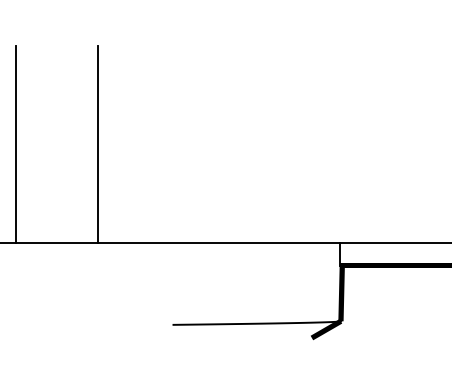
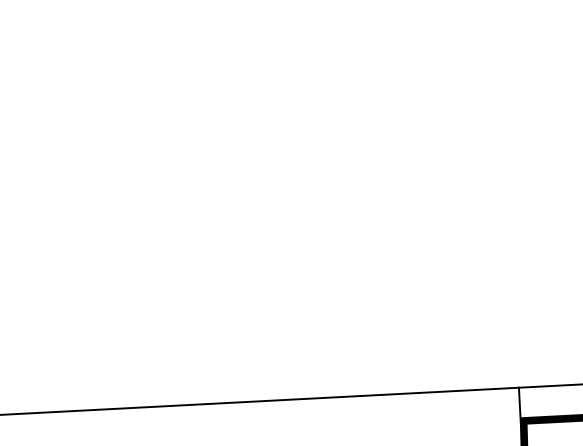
line: (15, 143) -> (38, 268), removed
line: (97, 143) -> (157, 261), removed

